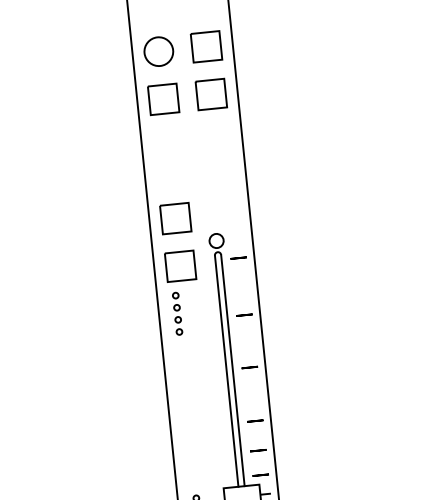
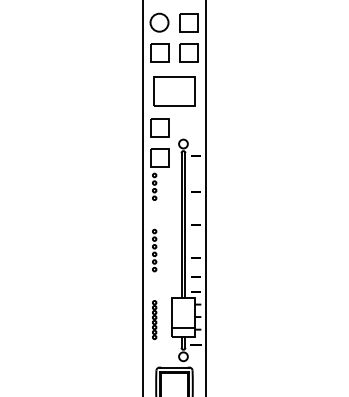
part: (193, 158) -> (174, 91), added
part: (187, 415) -> (154, 250), added

